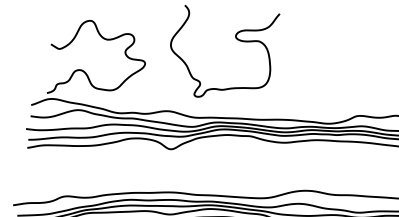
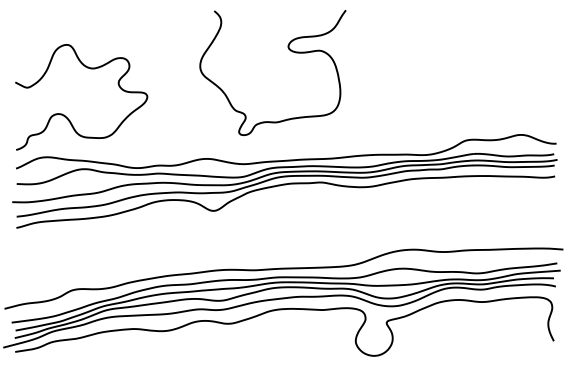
curve: (84, 70) -> (64, 114), moved

